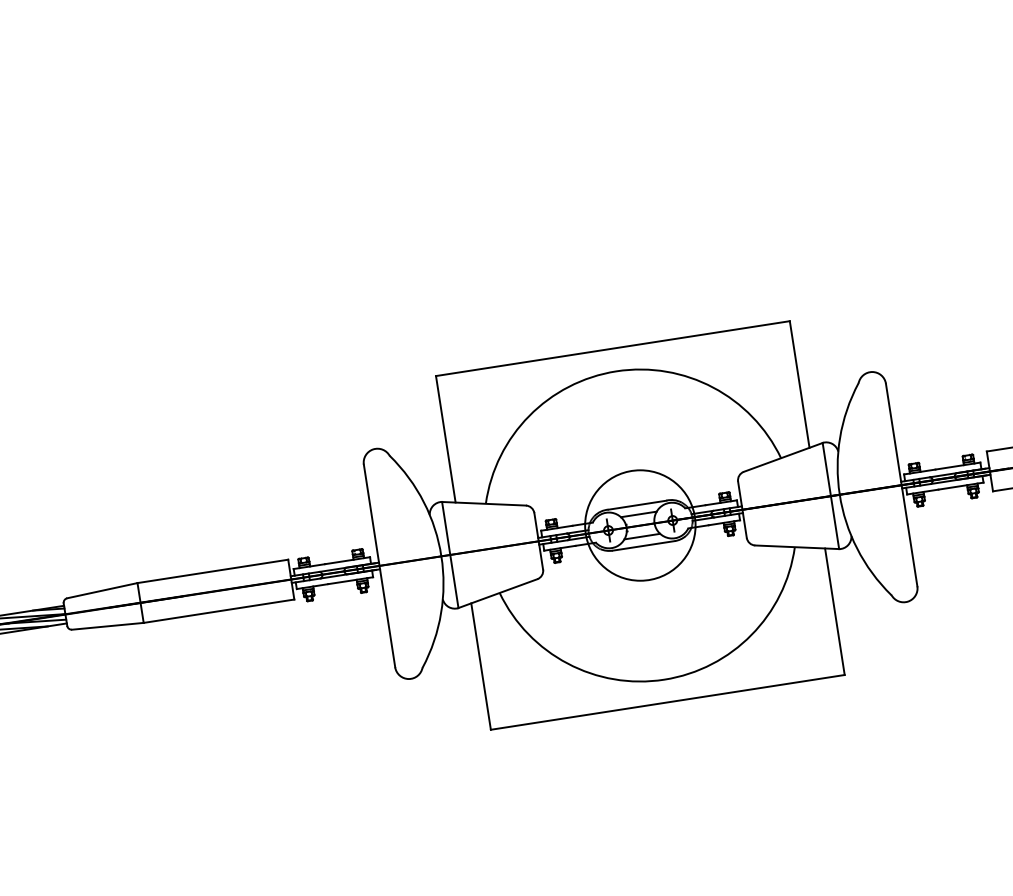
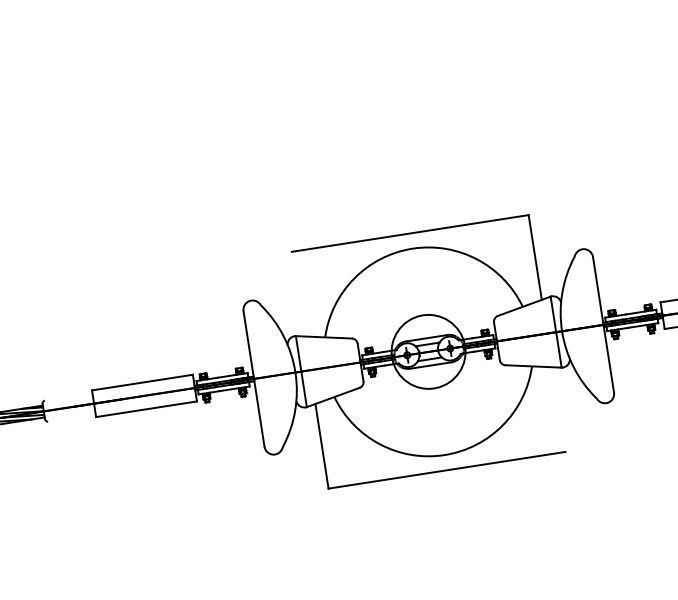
line: (444, 438) -> (297, 293), removed
line: (102, 590) -> (68, 395), removed
line: (834, 611) -> (558, 409), removed
line: (108, 626) -> (72, 419), removed

